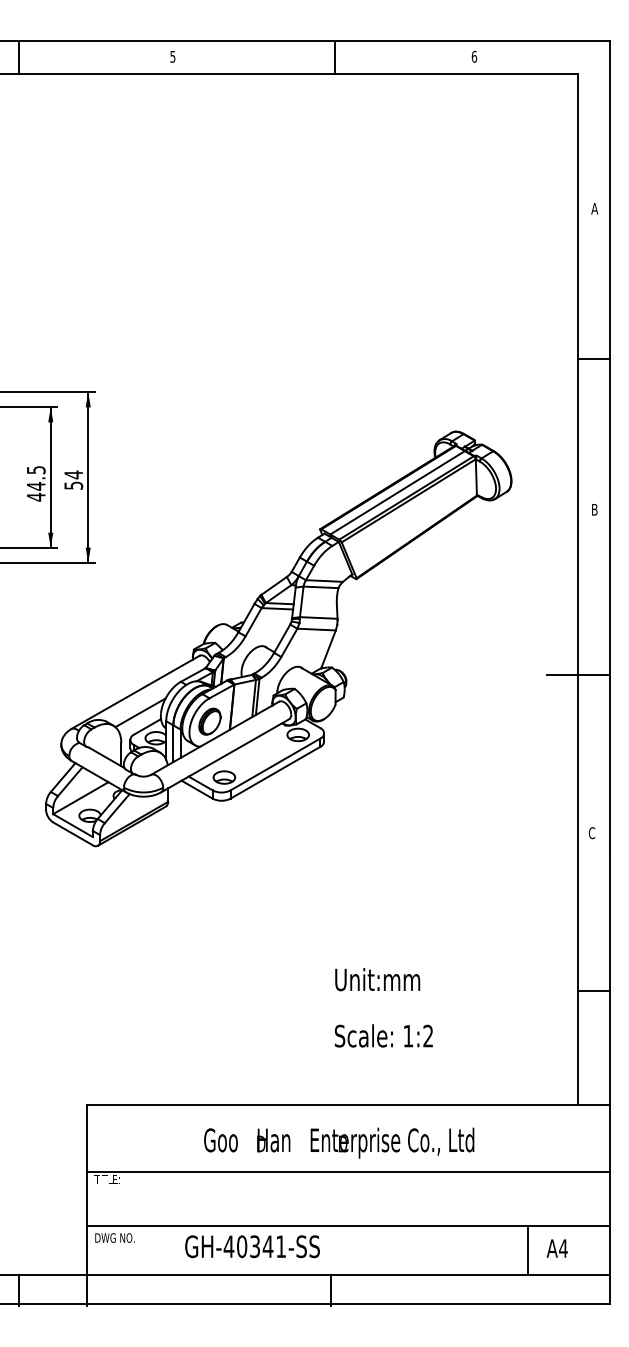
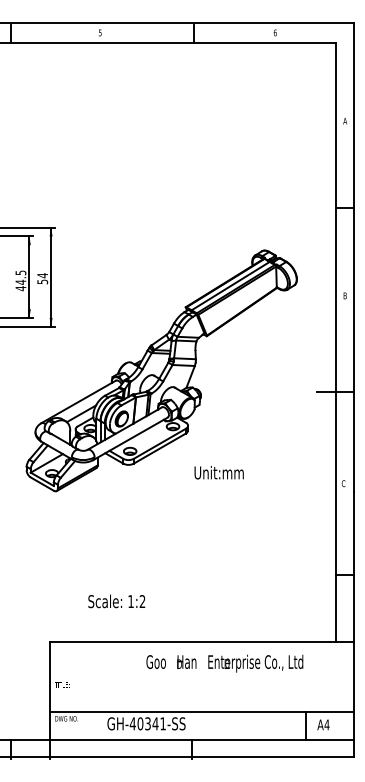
text: (376, 979) -> (218, 472), moved
text: (383, 1036) -> (116, 601), moved
text: (338, 1142) -> (224, 663), moved
line: (348, 1172) -> (202, 680), removed

